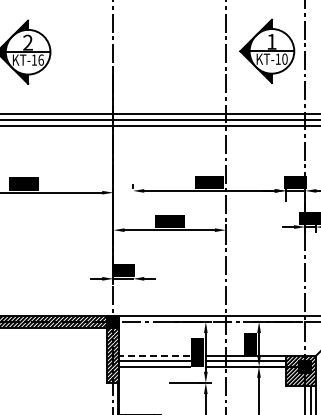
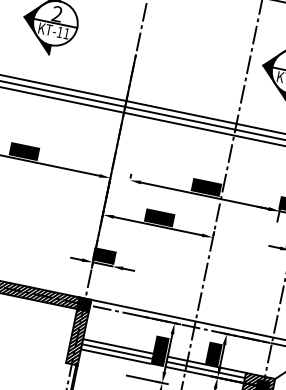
text: (40, 59) -> (66, 33), KT-16 -> KT-11
line: (154, 356) -> (117, 346), dashed -> solid

